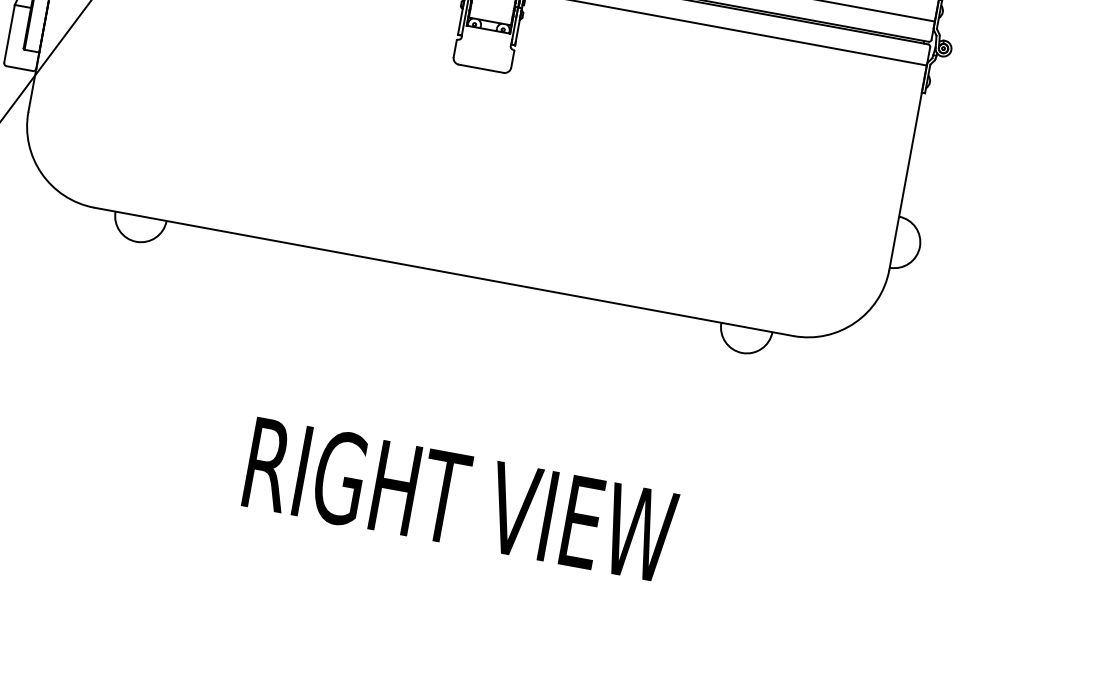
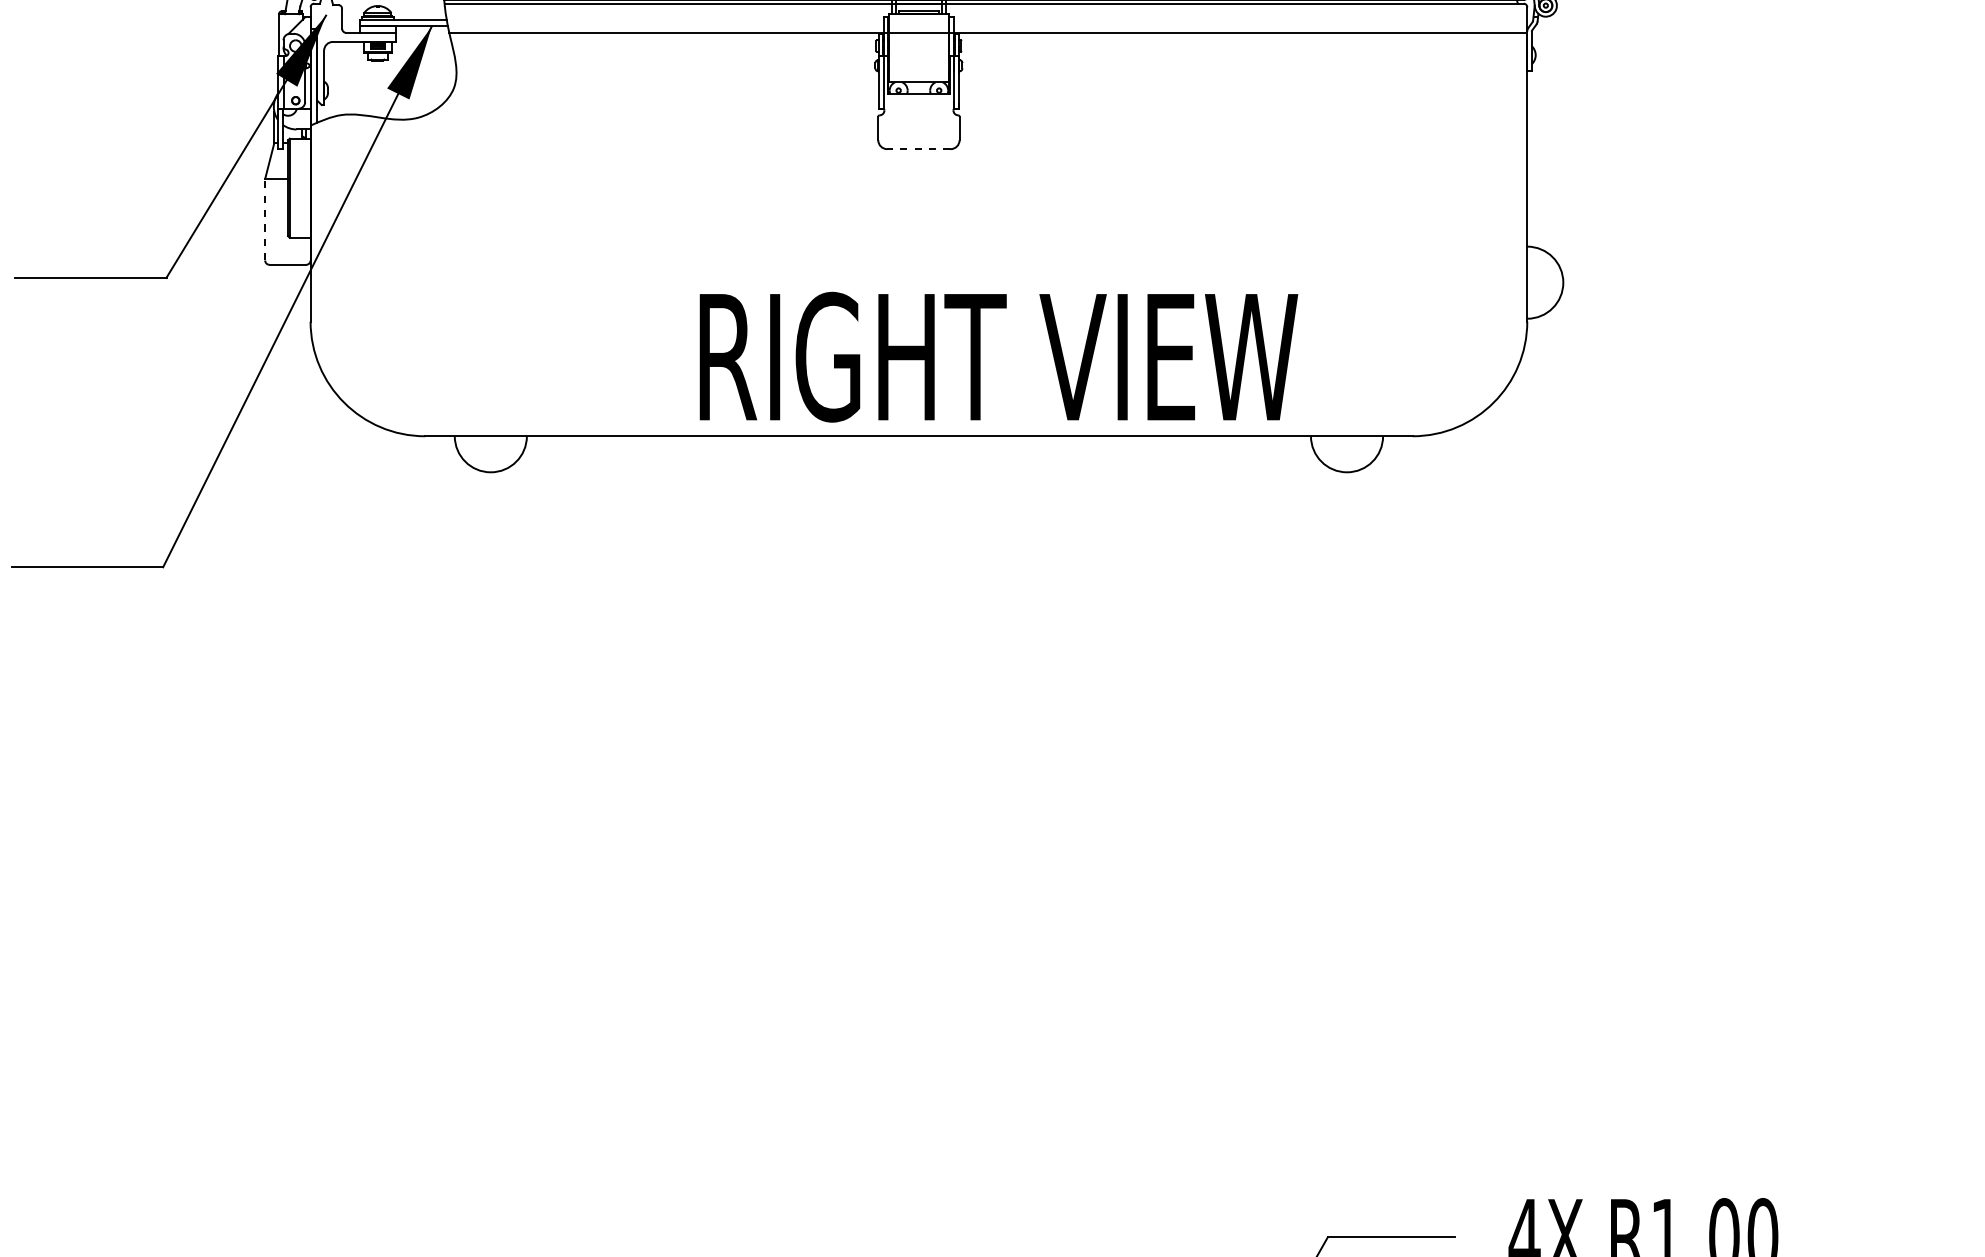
line: (9, 33) -> (265, 219), solid -> dashed
line: (480, 68) -> (918, 149), solid -> dashed
text: (460, 499) -> (998, 356), moved

